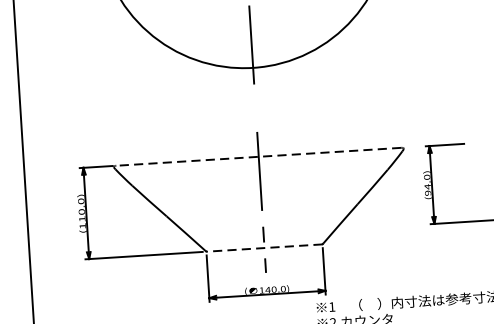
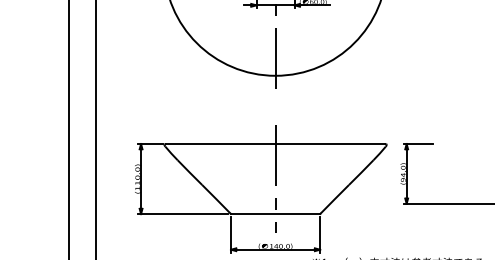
line: (258, 157) -> (275, 144), dashed -> solid
line: (264, 248) -> (275, 214), dashed -> solid

